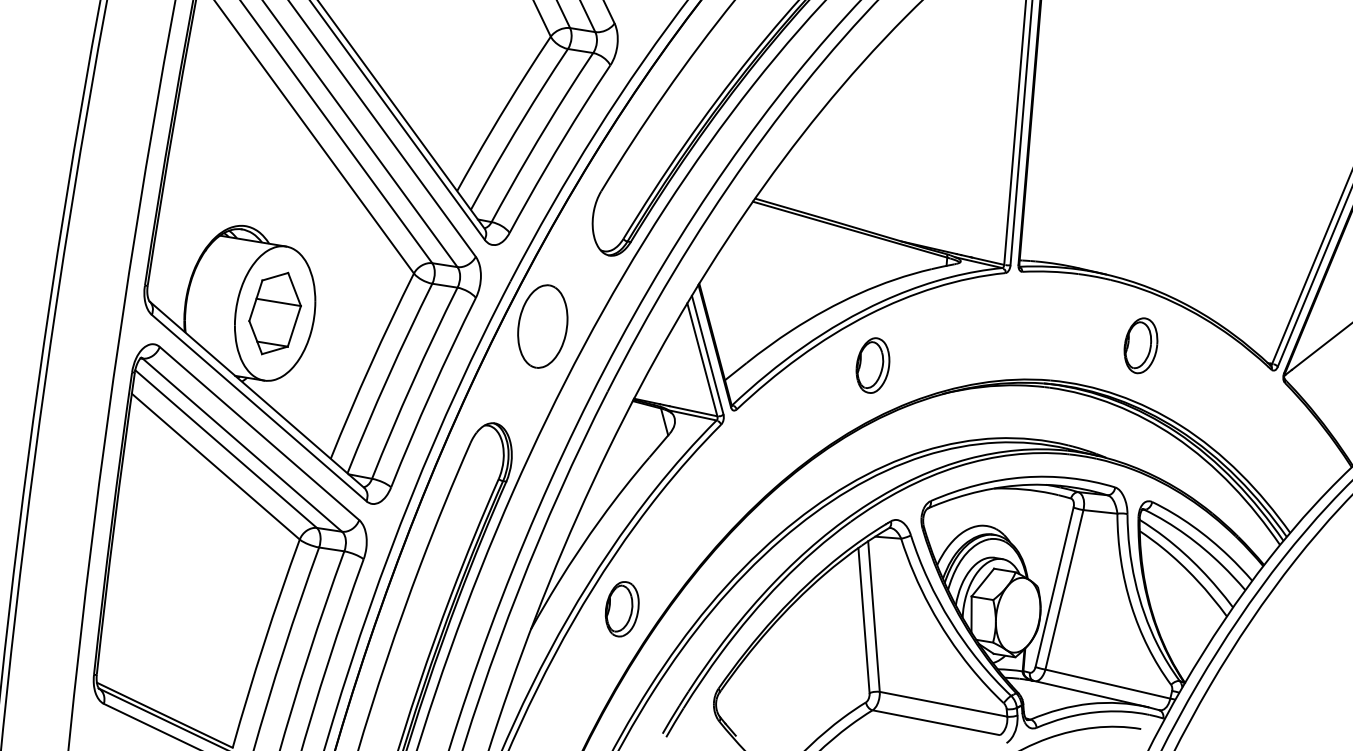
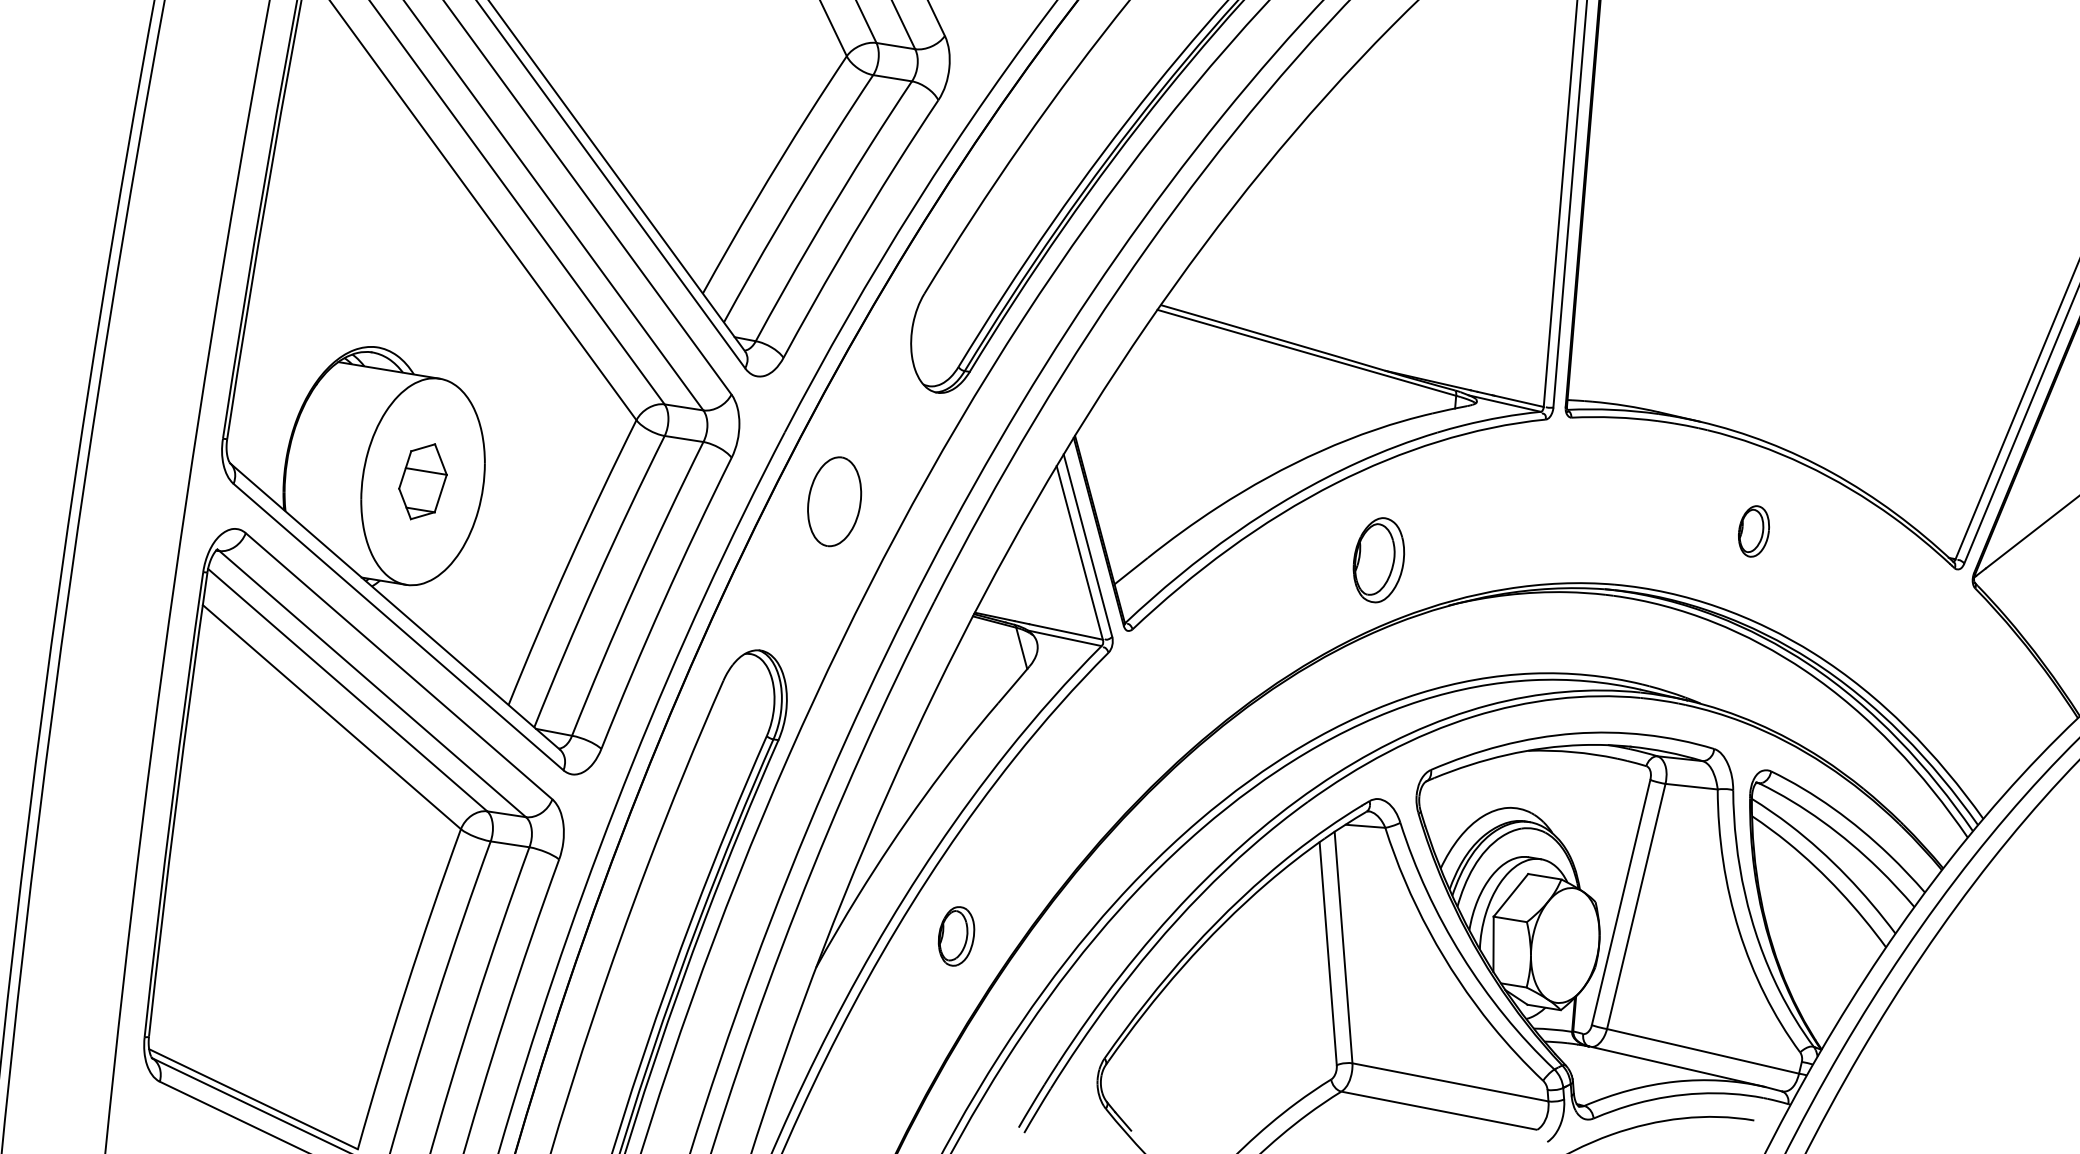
part: (274, 313) -> (422, 481), size x0.6
part: (542, 326) -> (834, 501), size x0.7
part: (1140, 345) -> (1753, 530), size x0.6
part: (872, 365) -> (1378, 560), moved
part: (621, 609) -> (955, 936), size x0.7

